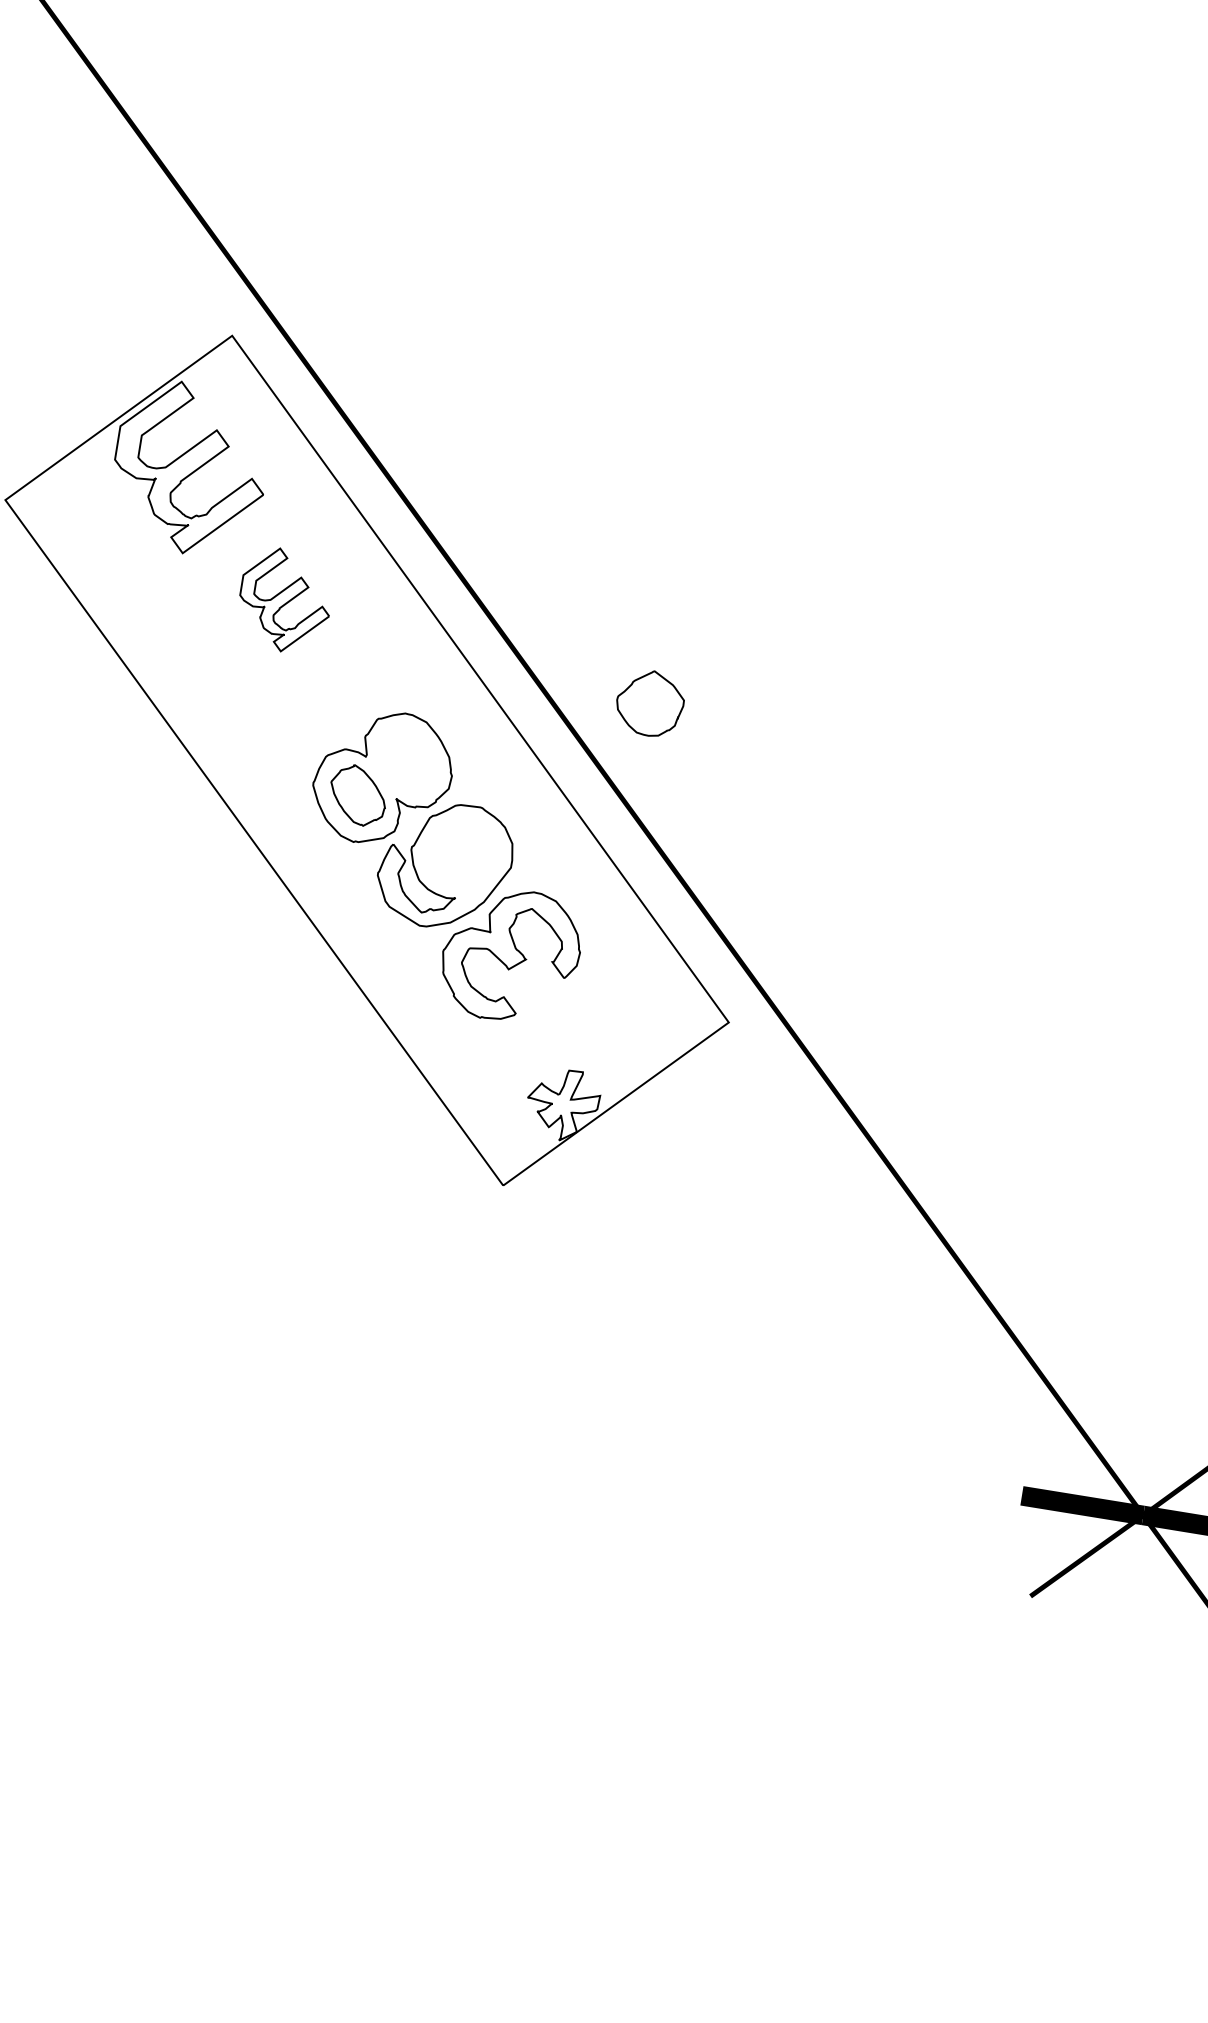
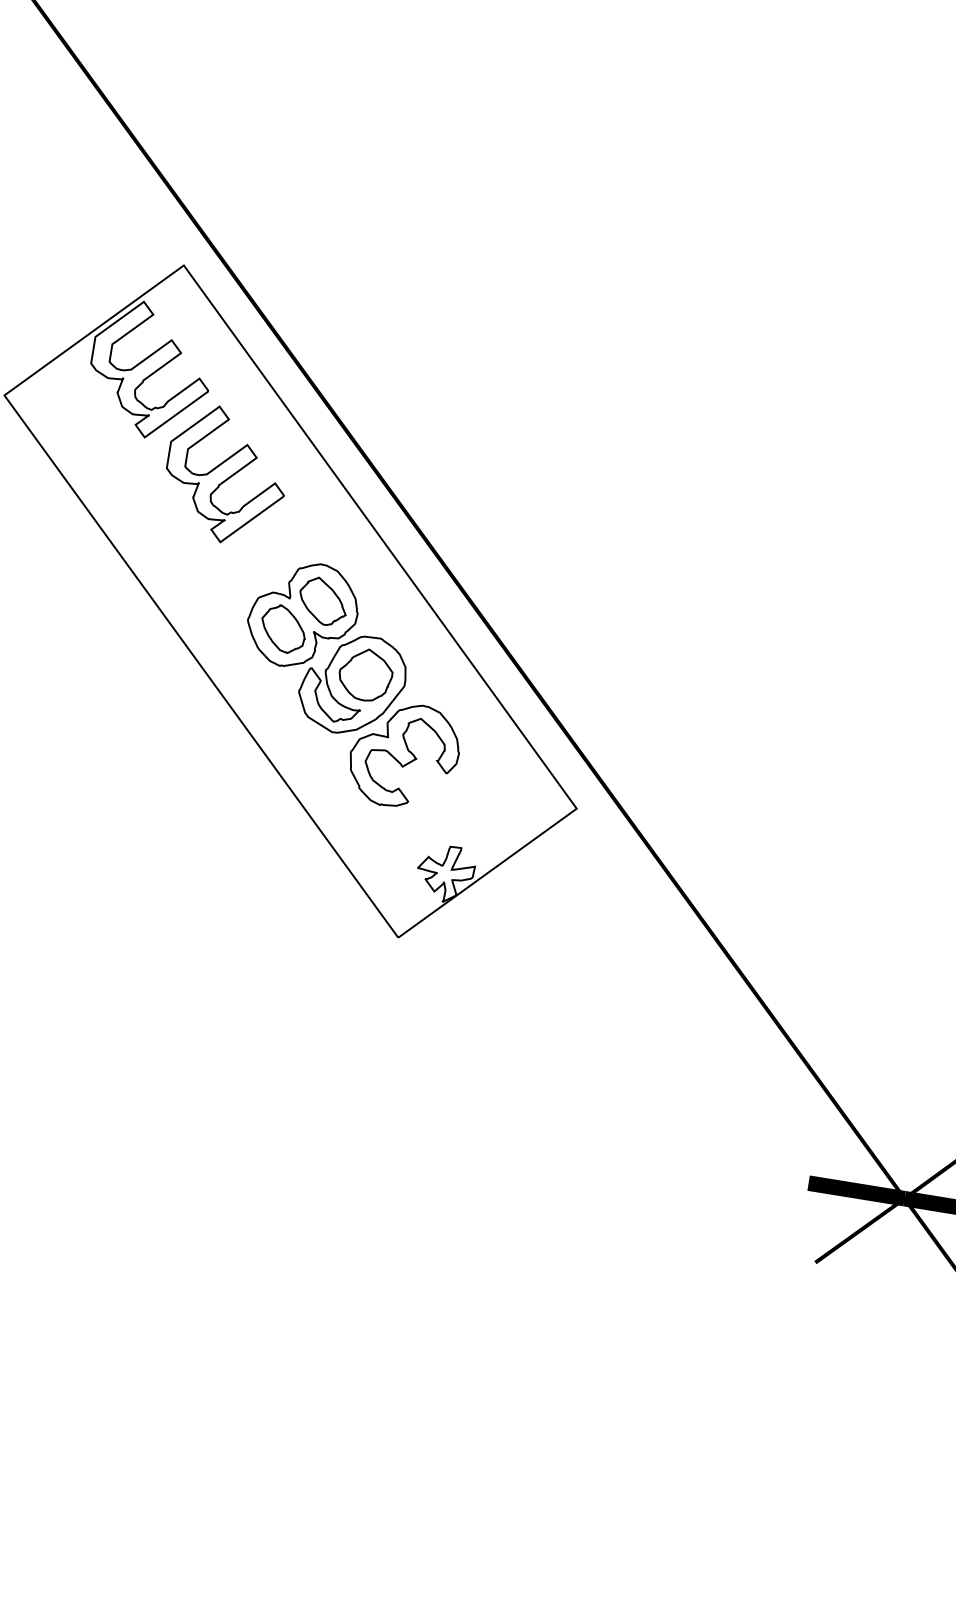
part: (284, 599) -> (225, 474), size x1.67
part: (650, 703) -> (366, 675), moved
part: (407, 760) -> (322, 601), added

